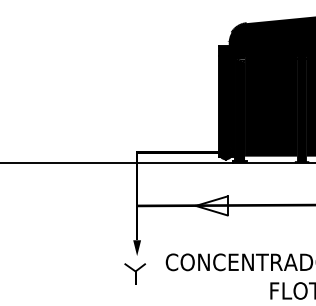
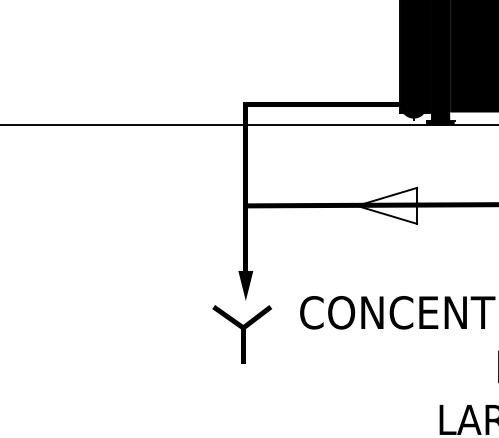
part: (134, 273) -> (240, 333), size x1.43

